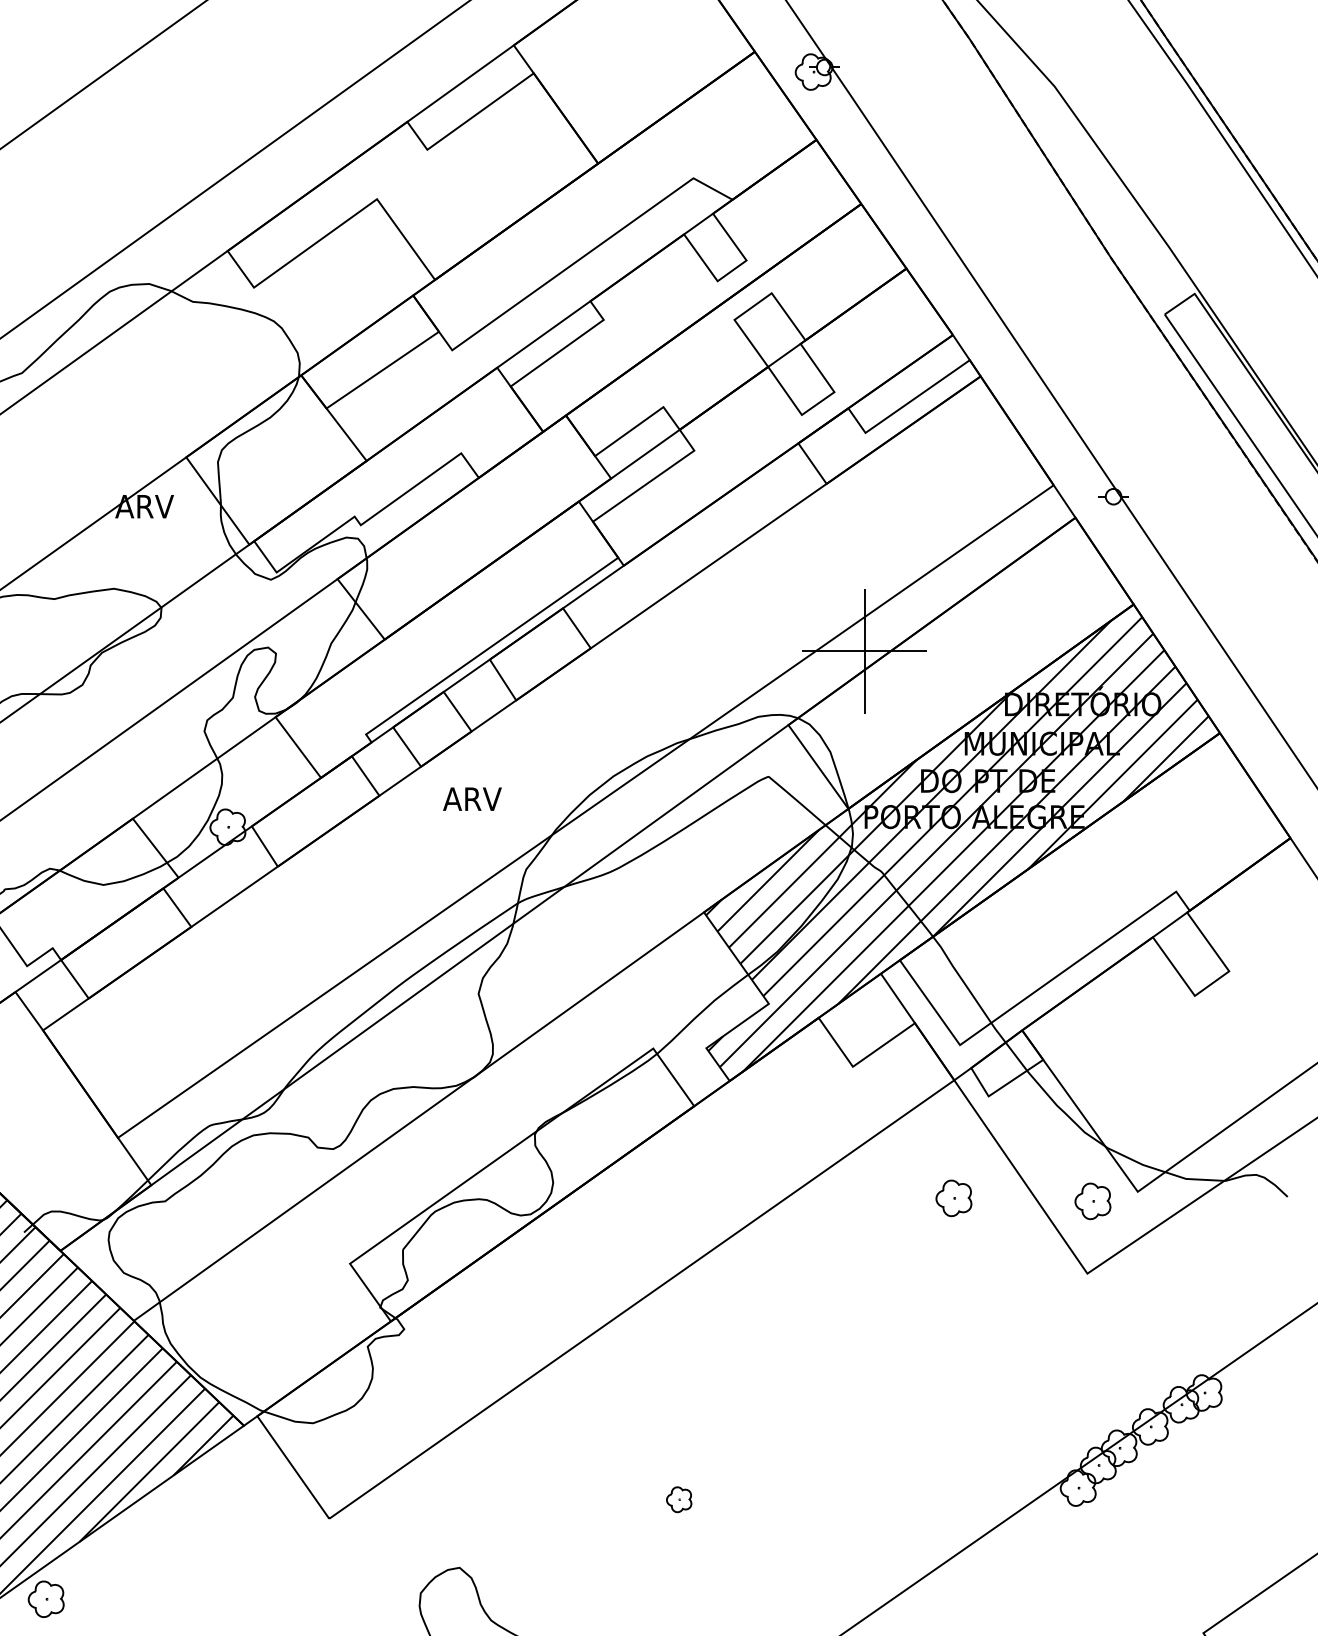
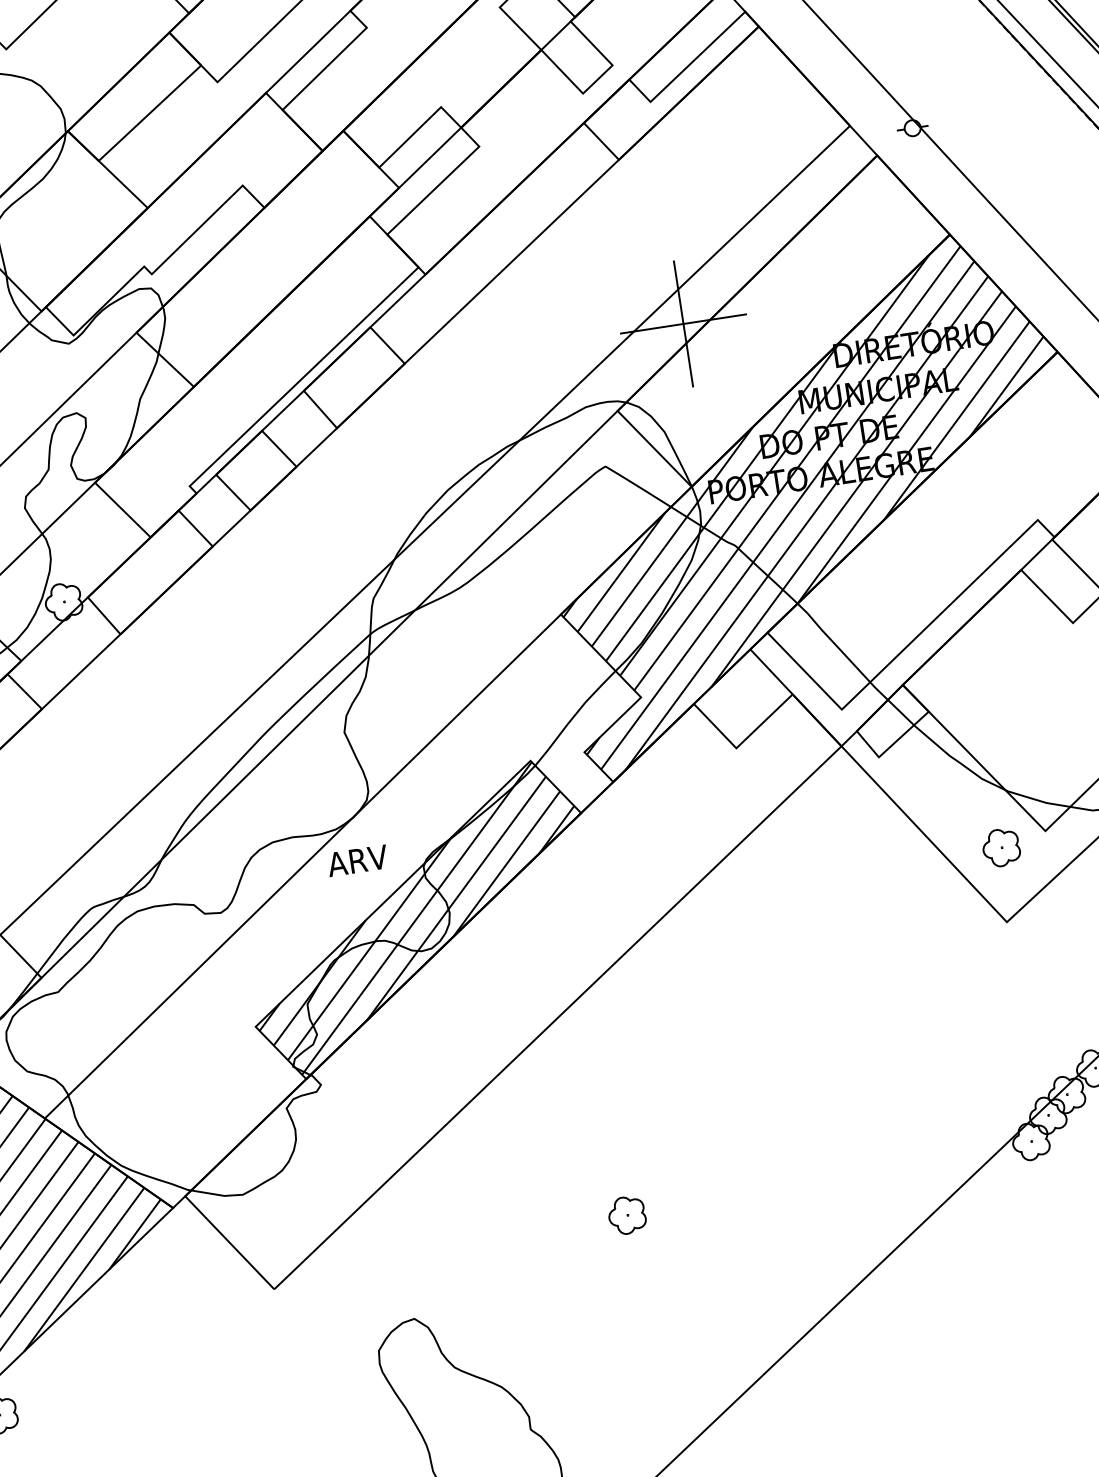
text: (472, 798) -> (357, 860), moved
hatch: (520, 1182) -> (416, 917), added
part: (953, 1198) -> (859, 866), removed
part: (678, 1499) -> (626, 1215), size x1.43

